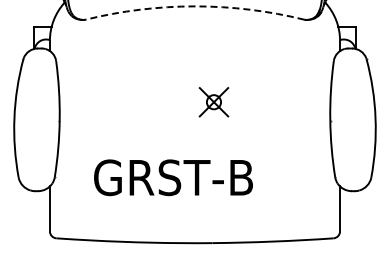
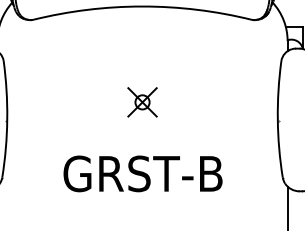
arc: (194, 6) -> (142, 6), dashed -> solid
part: (213, 102) -> (142, 102), moved
text: (173, 177) -> (143, 173), moved

